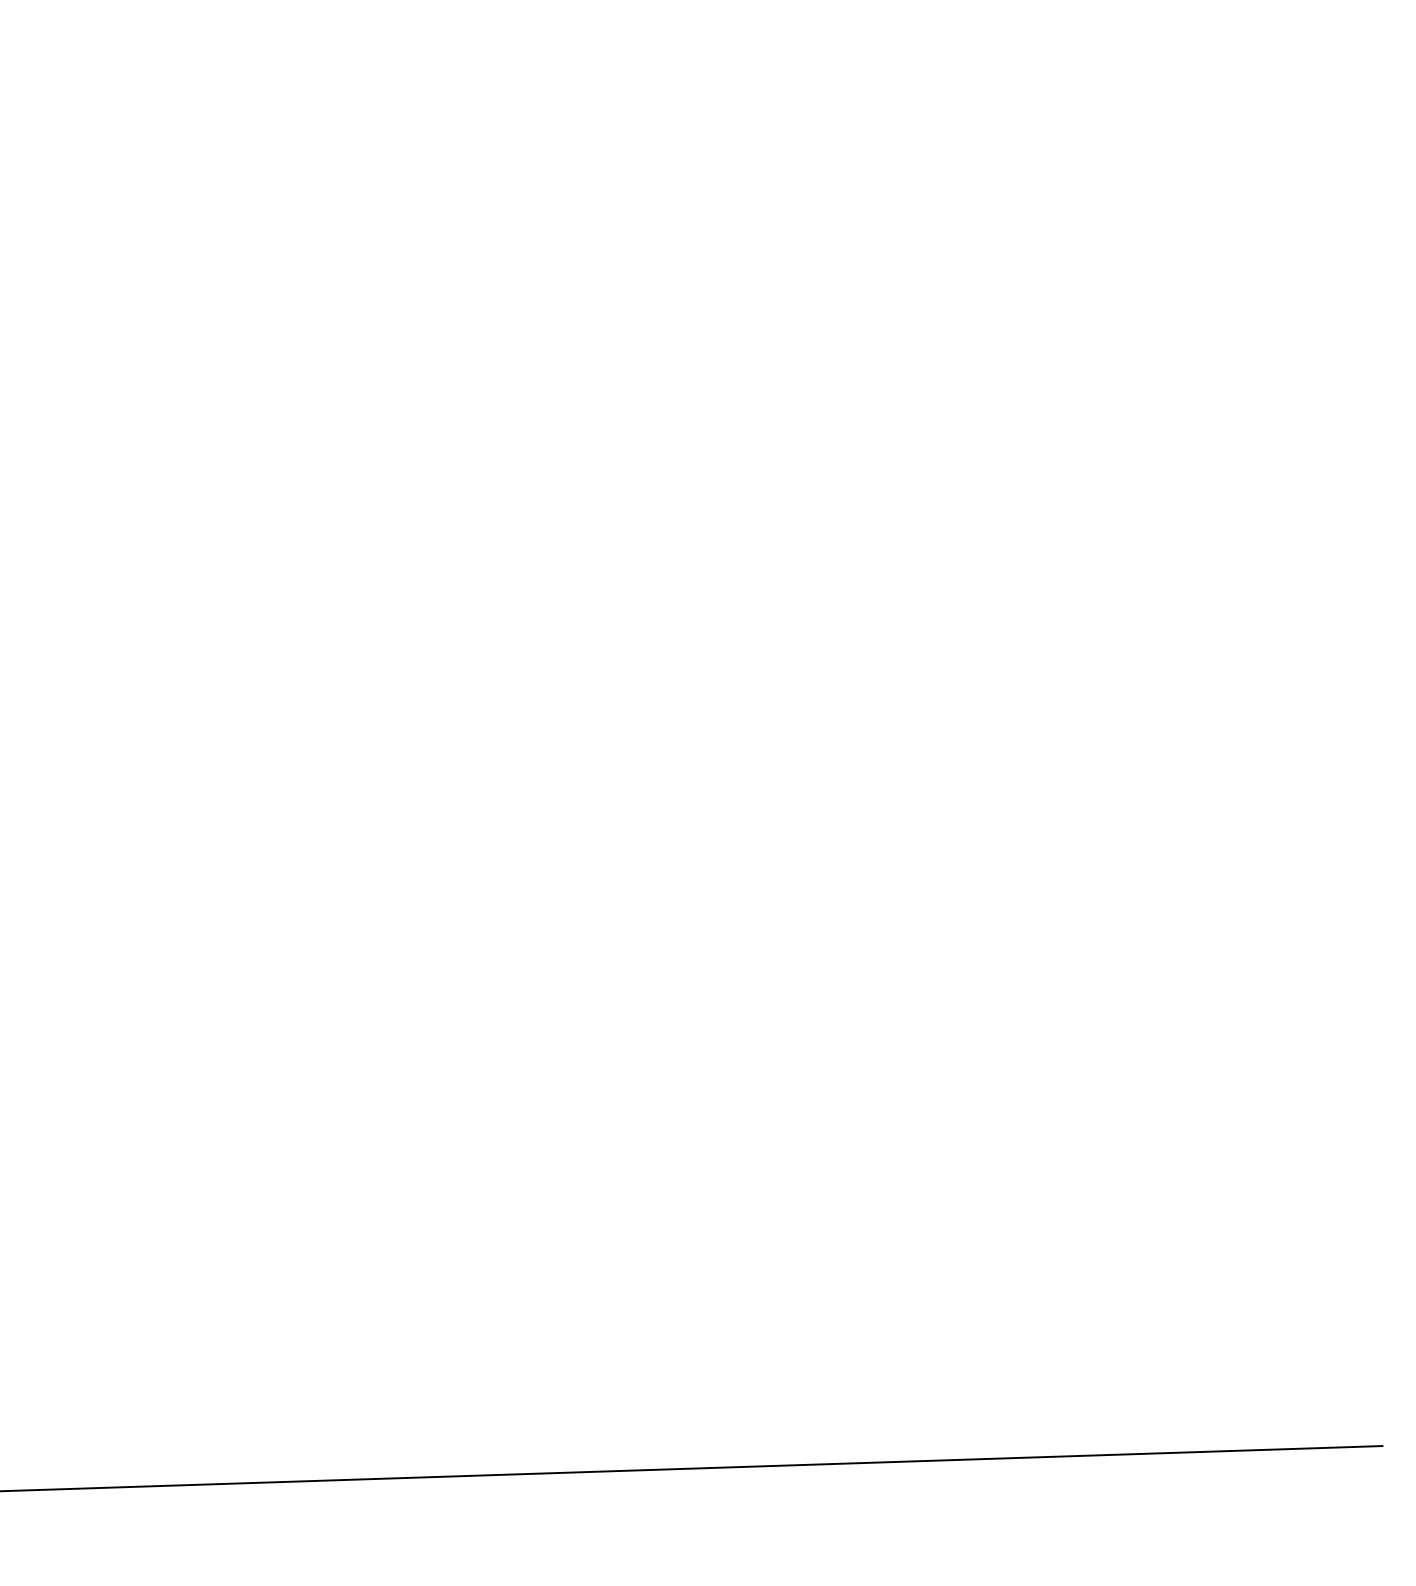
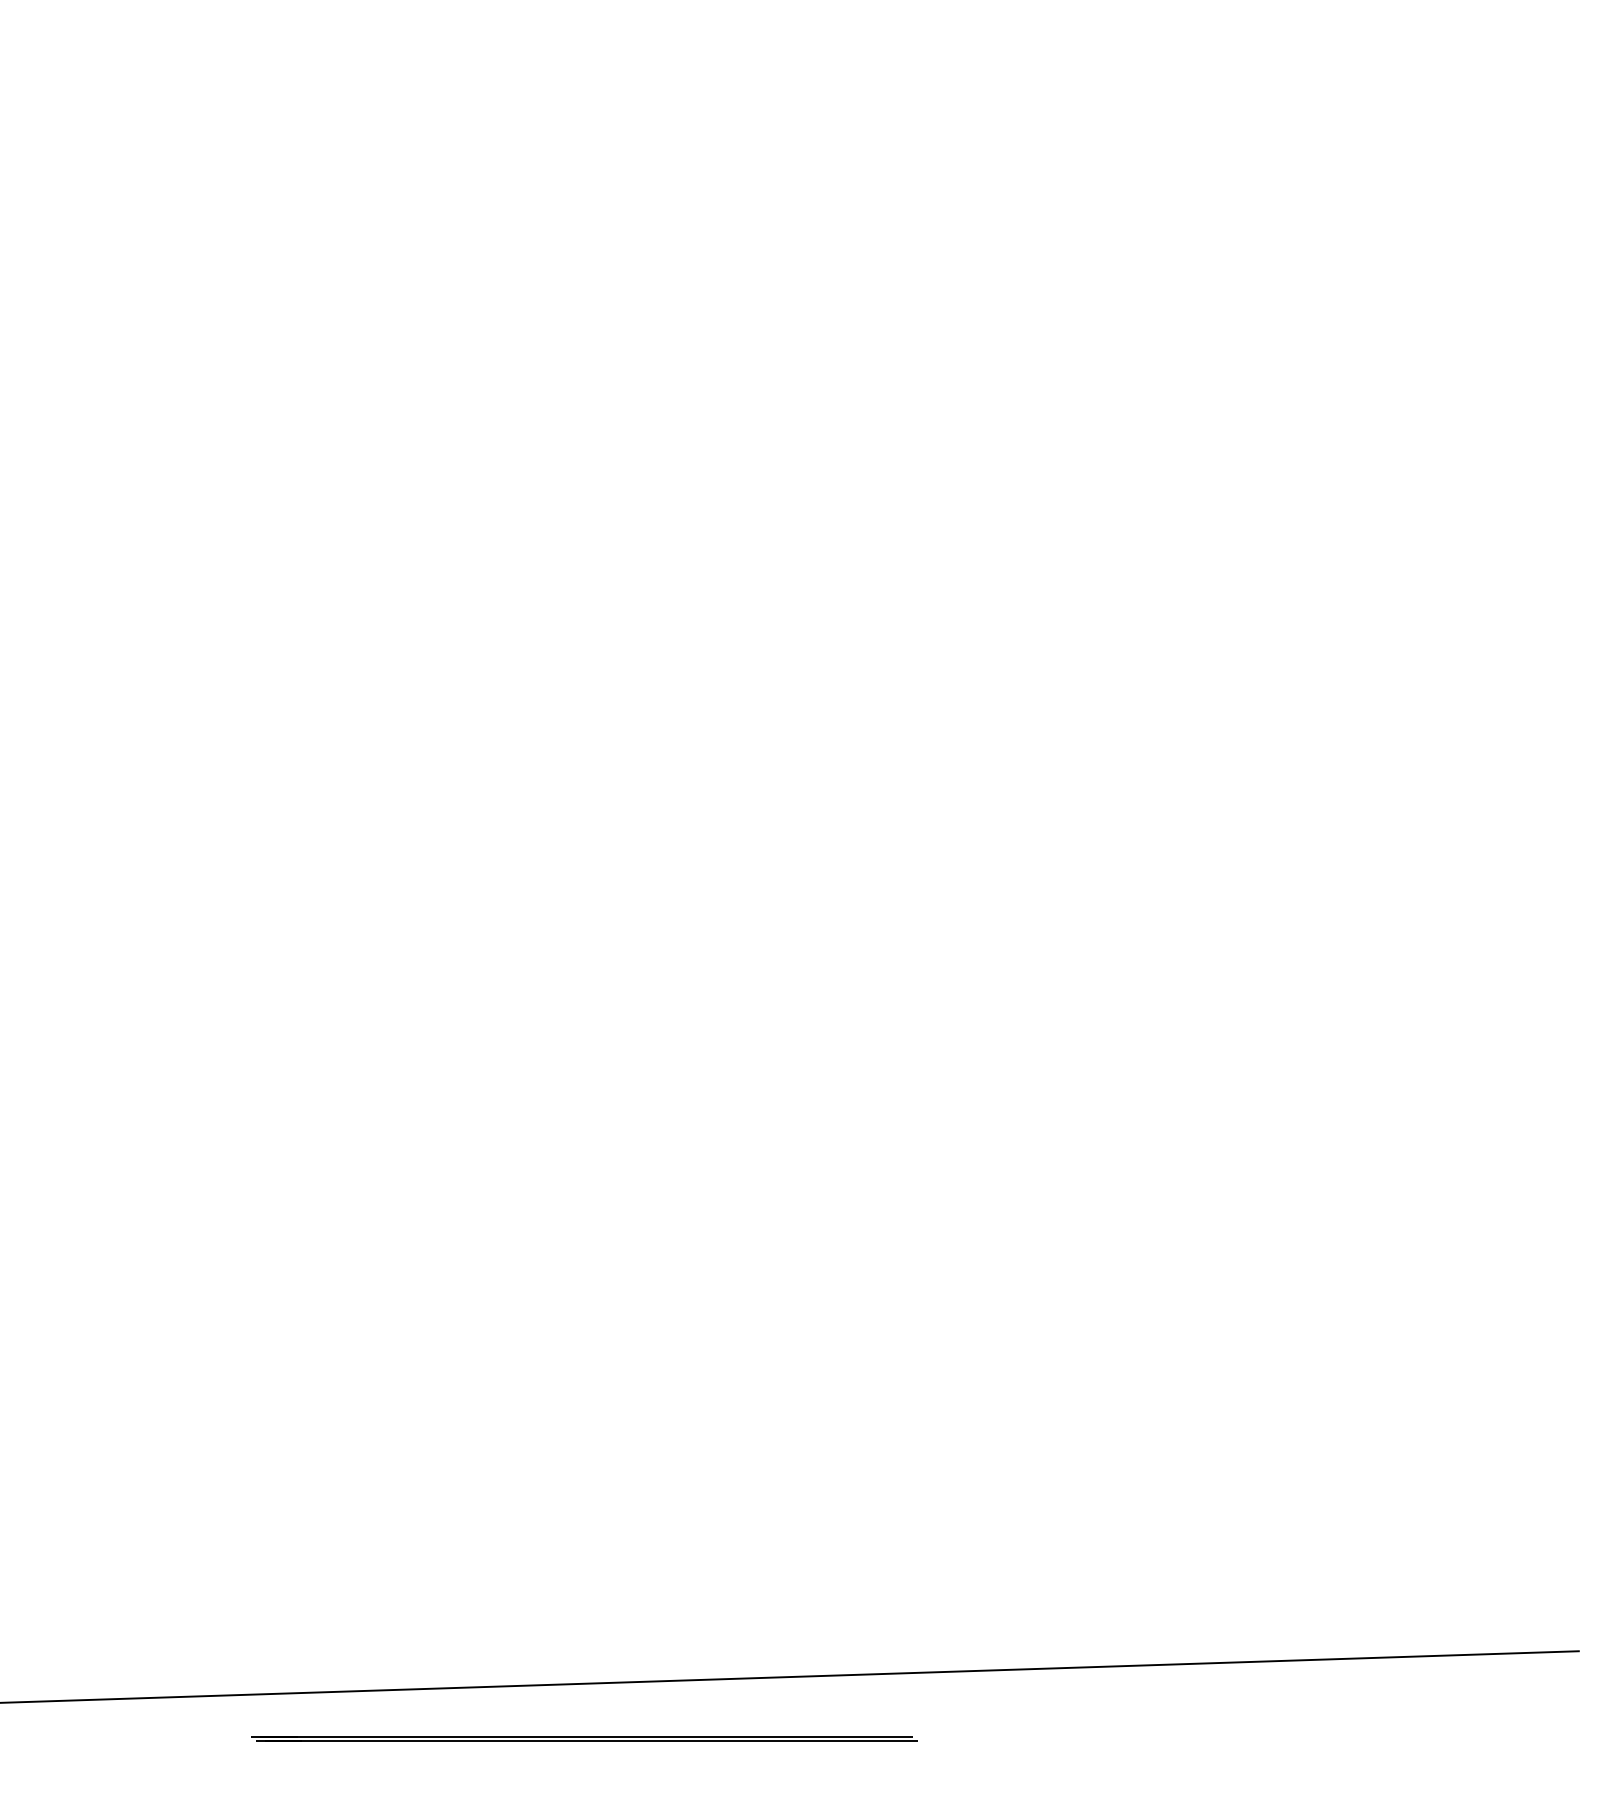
part: (511, 1522) -> (584, 1738), added

